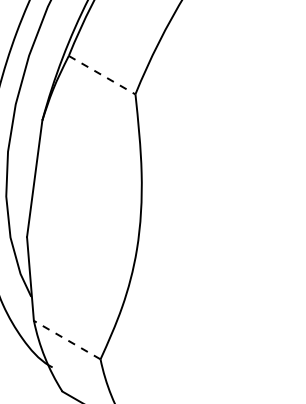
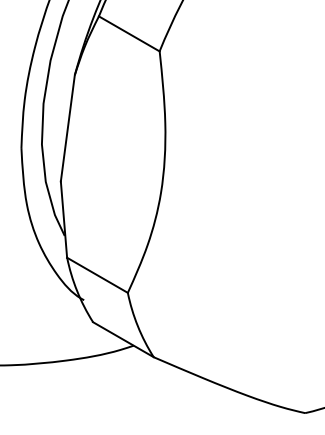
line: (102, 75) -> (129, 34), dashed -> solid
line: (67, 340) -> (97, 275), dashed -> solid

